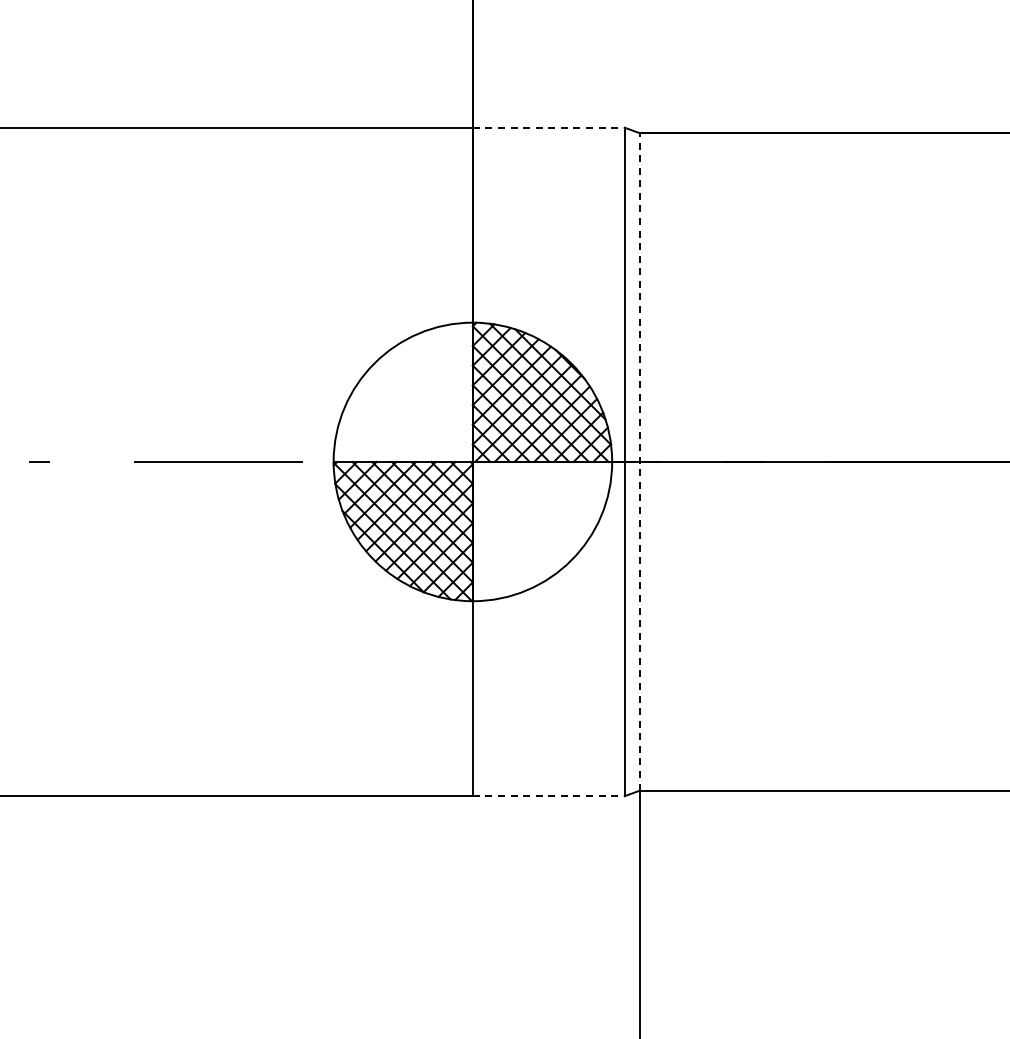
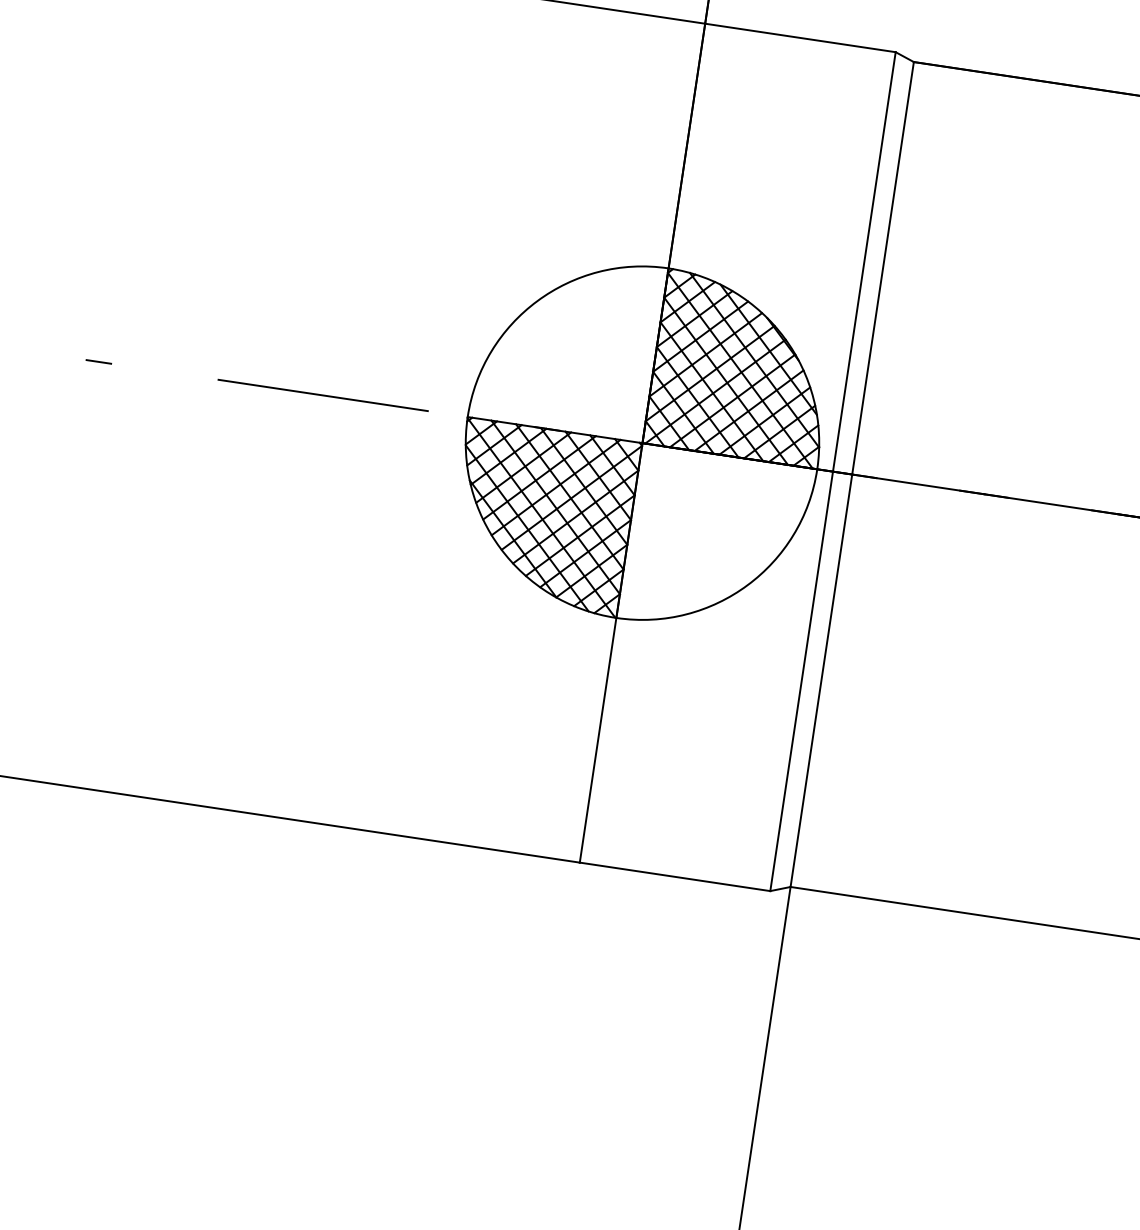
line: (548, 127) -> (800, 37), dashed -> solid
line: (640, 461) -> (852, 474), dashed -> solid
line: (548, 796) -> (674, 877), dashed -> solid

